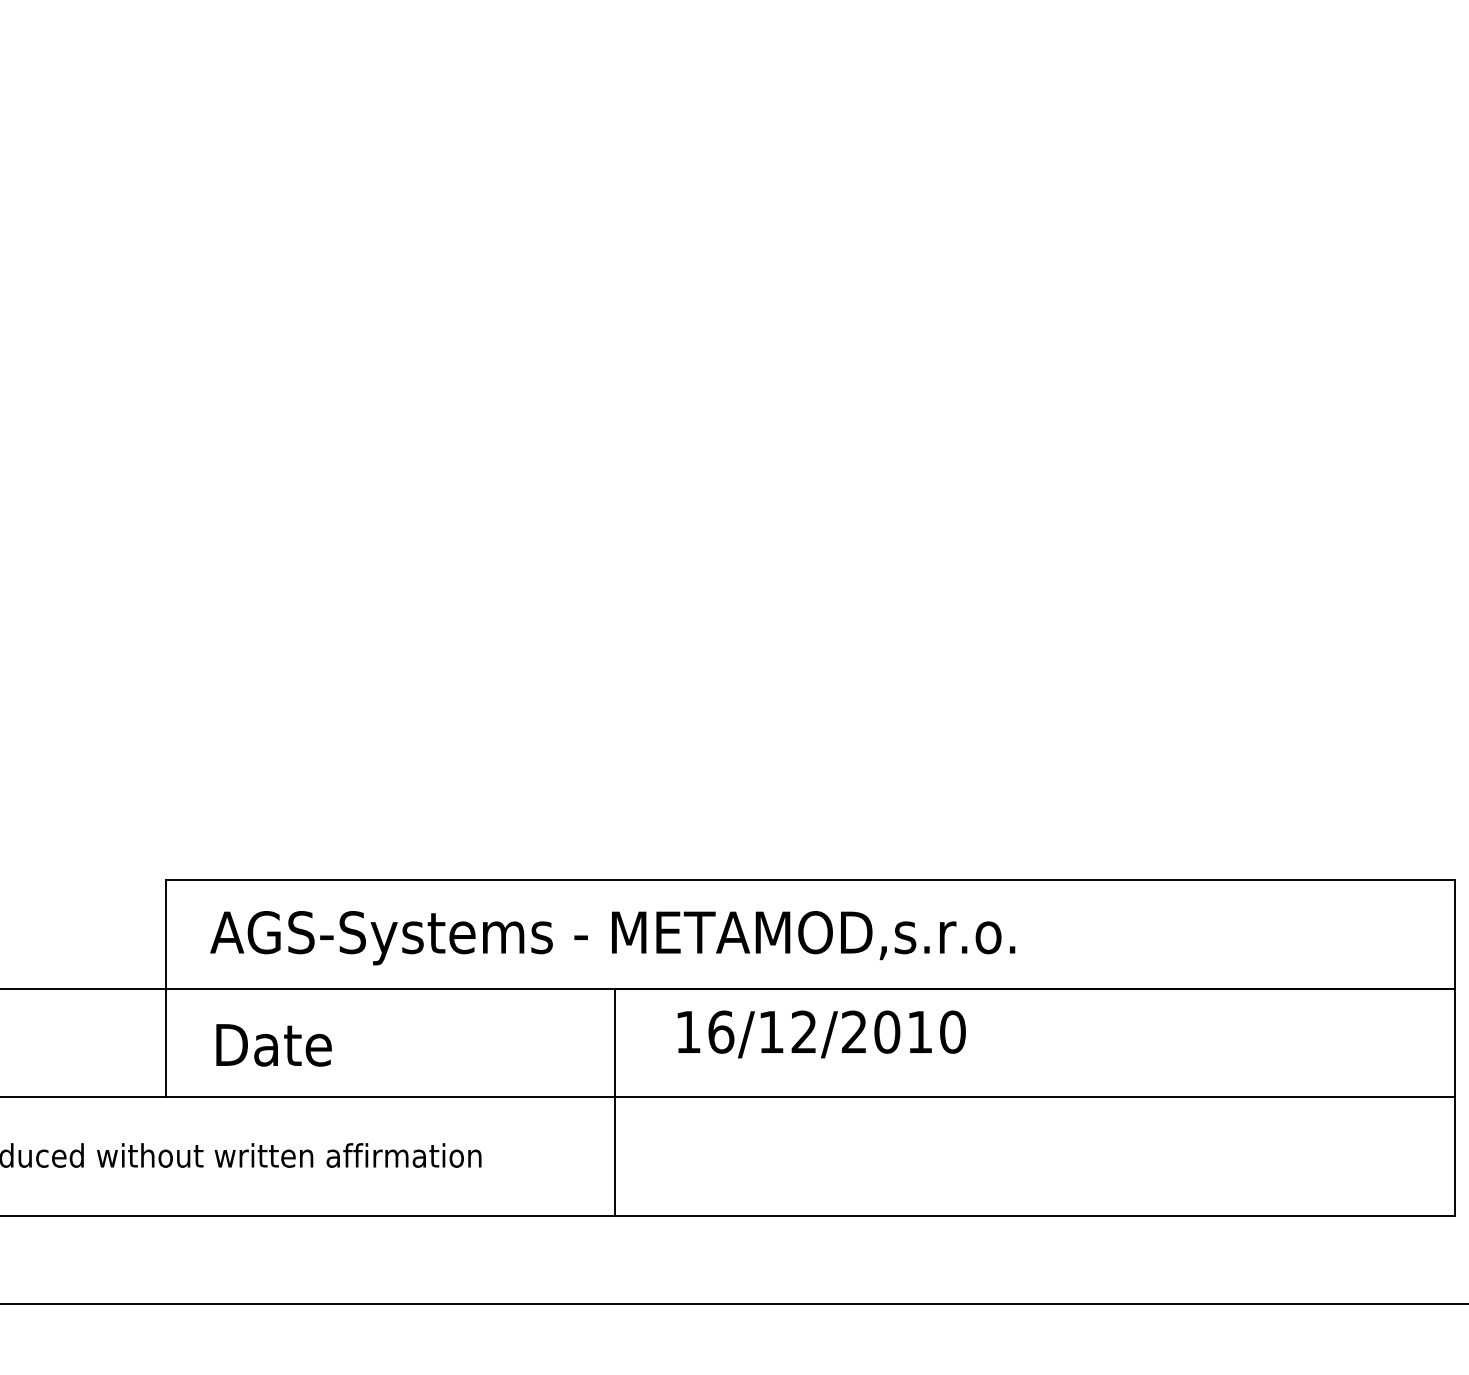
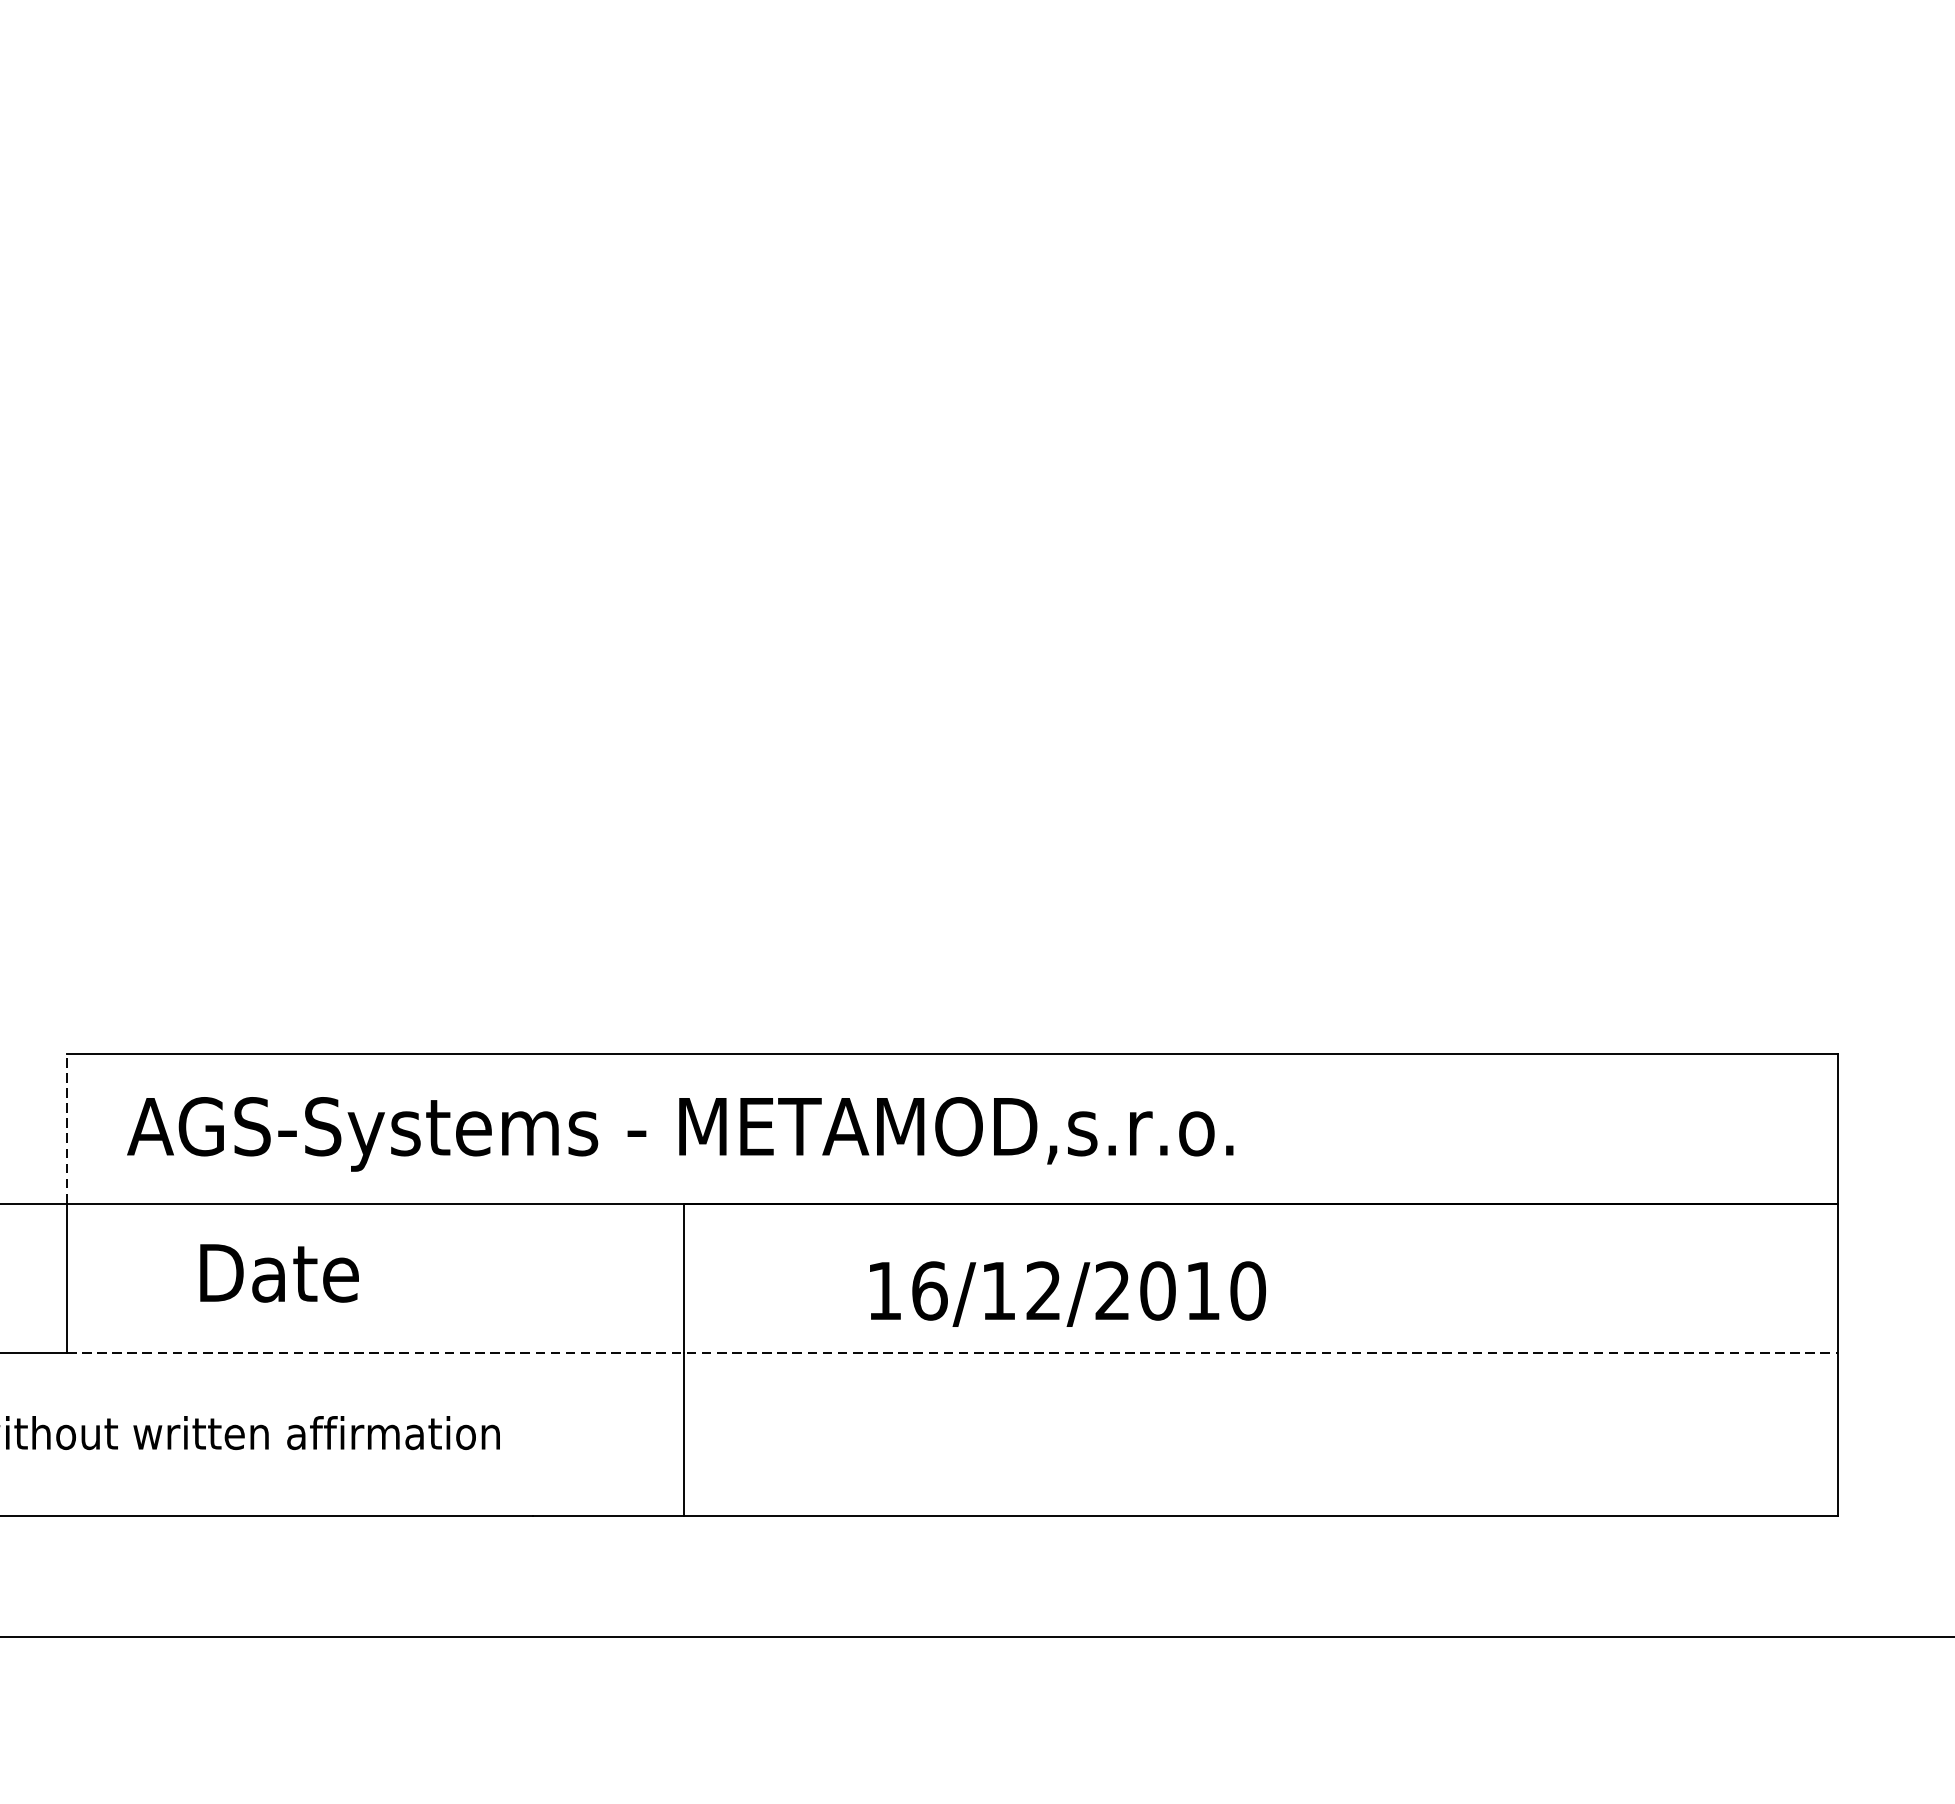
line: (166, 933) -> (67, 1127), solid -> dashed
text: (821, 1034) -> (1067, 1294), moved
text: (273, 1045) -> (278, 1273), moved
line: (810, 1097) -> (952, 1353), solid -> dashed

